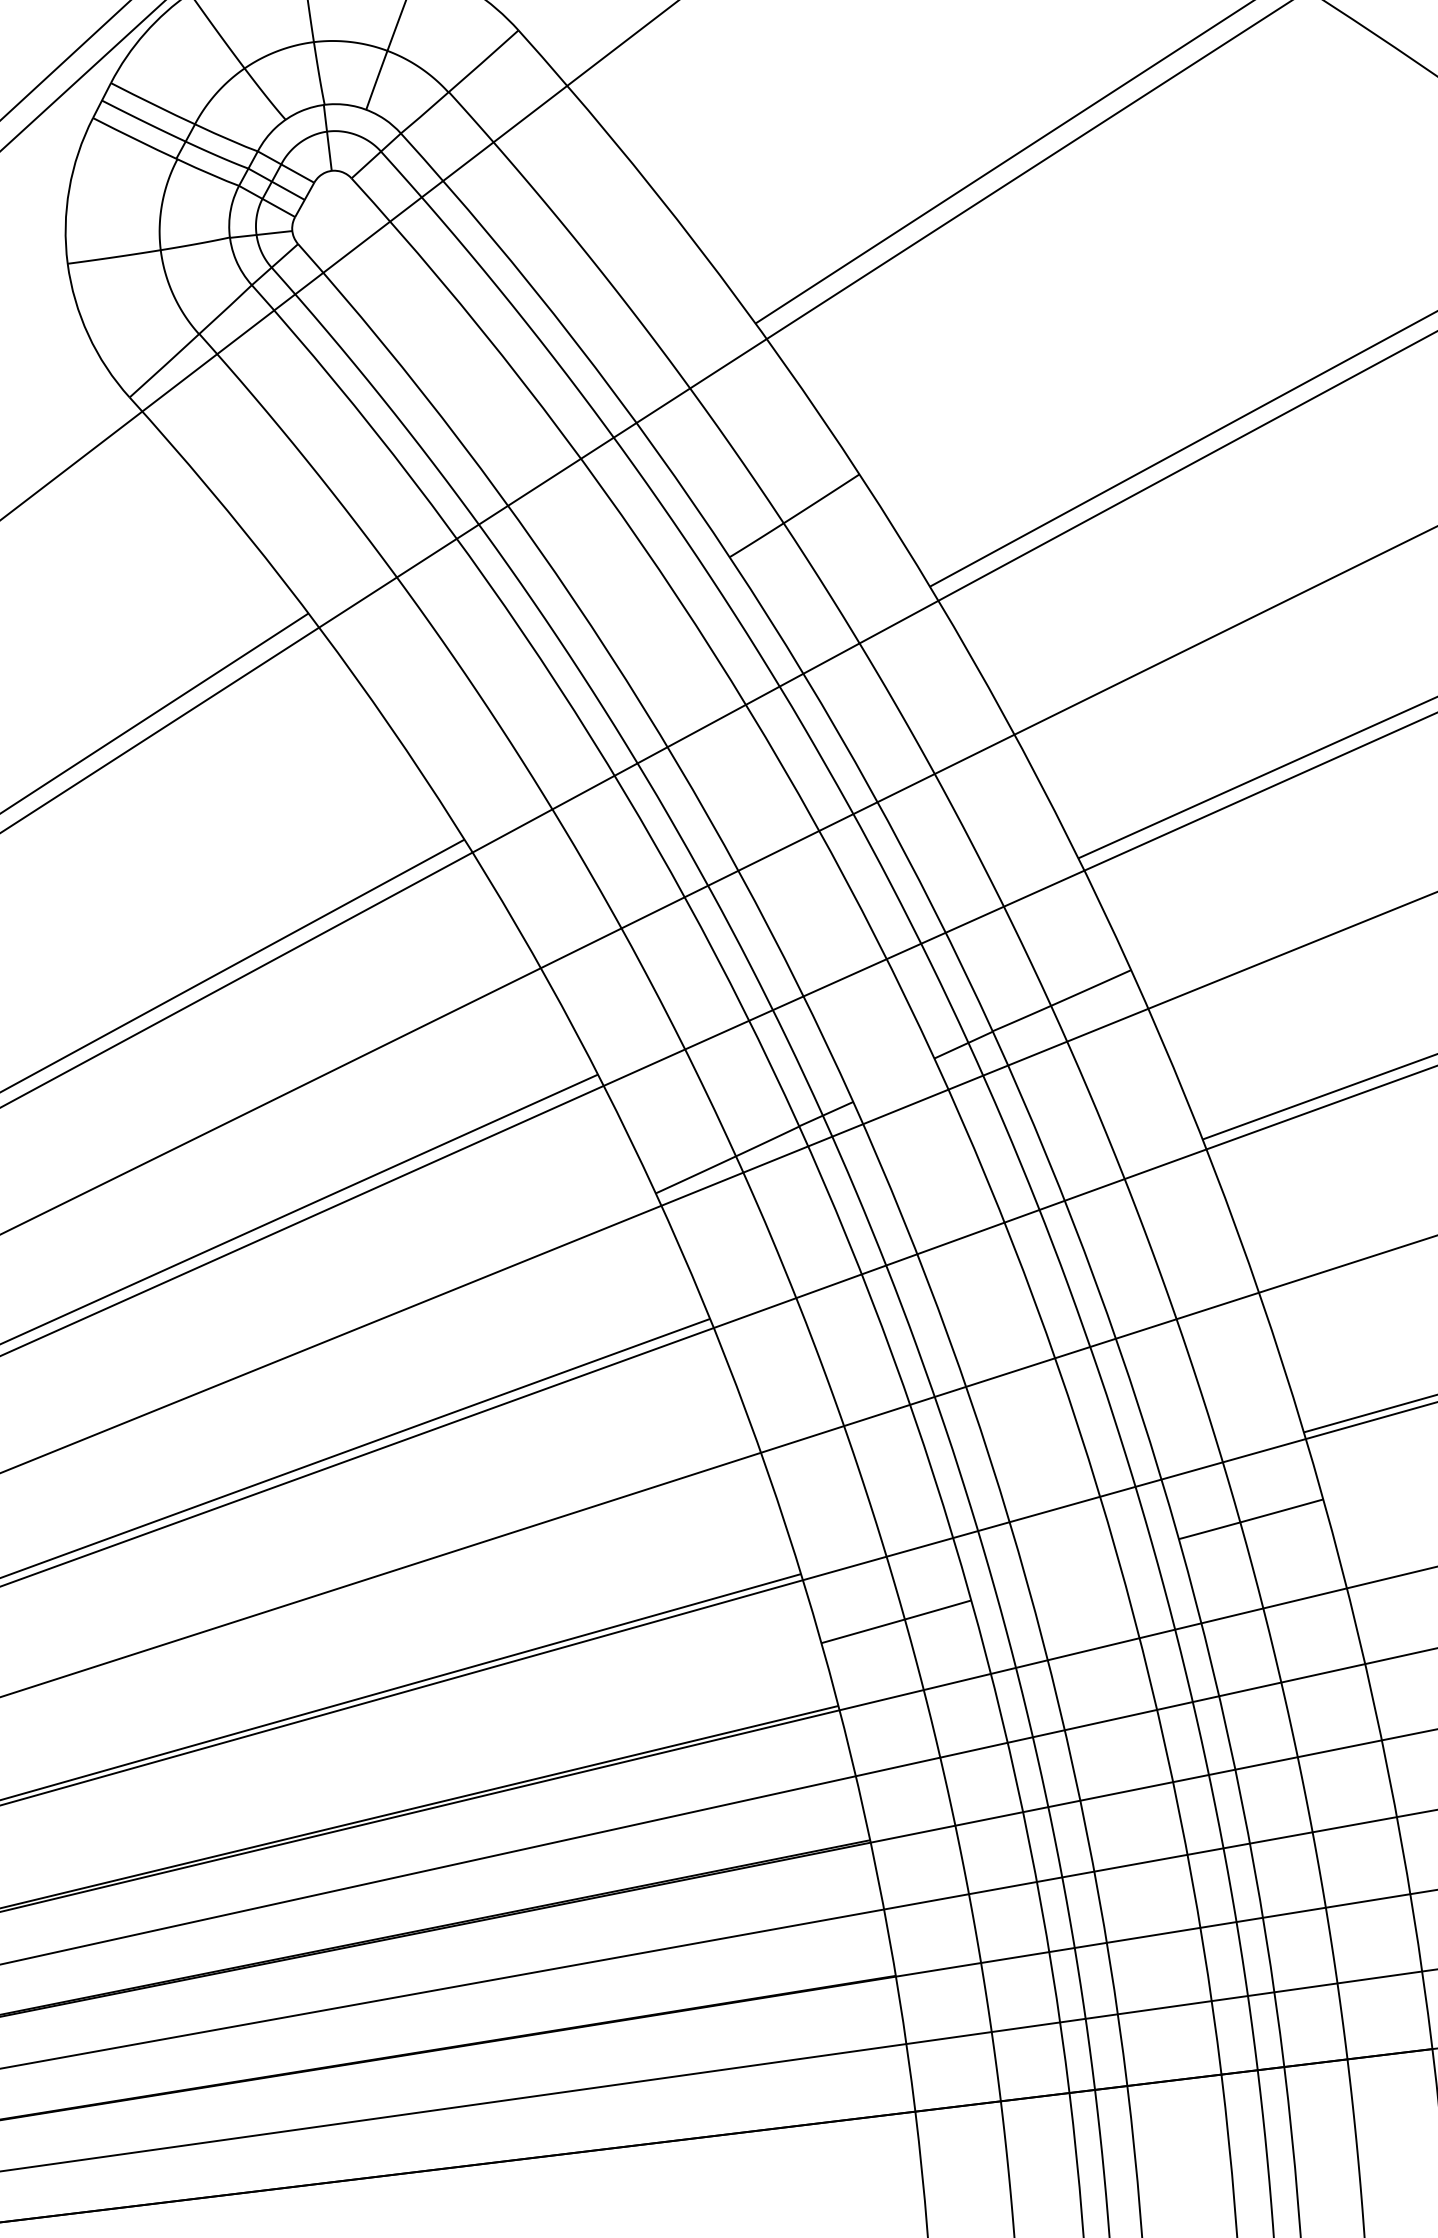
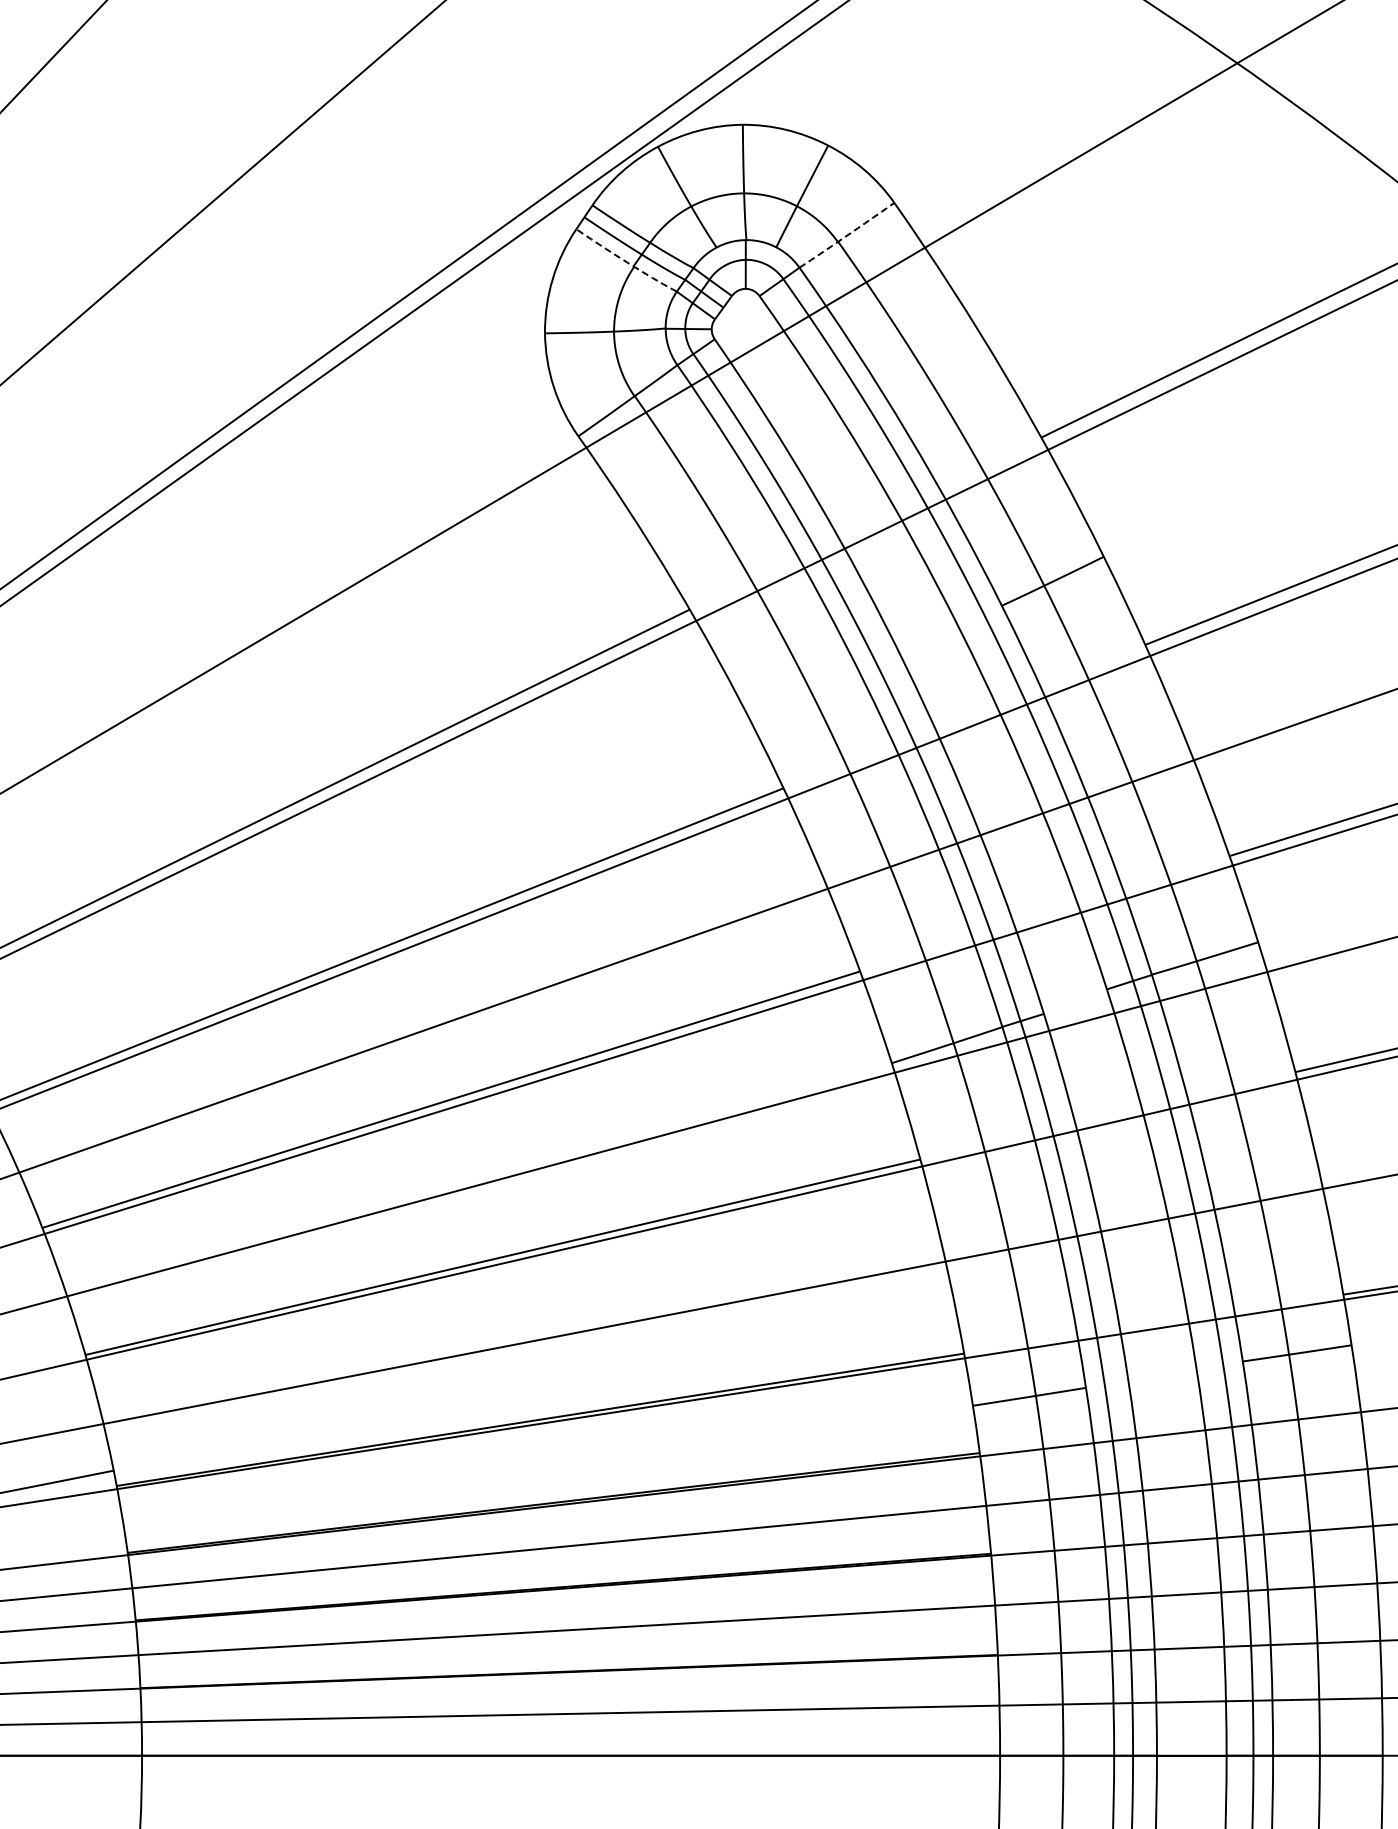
arc: (456, 85) -> (844, 237), solid -> dashed
arc: (169, 155) -> (628, 263), solid -> dashed

